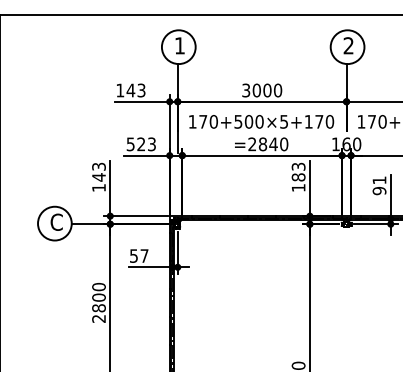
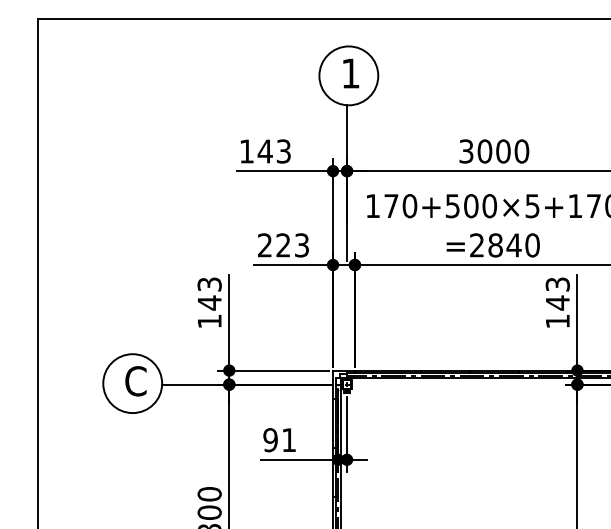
text: (130, 144) -> (264, 245), 523 -> 223
text: (298, 177) -> (557, 303), 183 -> 143
text: (138, 255) -> (278, 439), 57 -> 91

